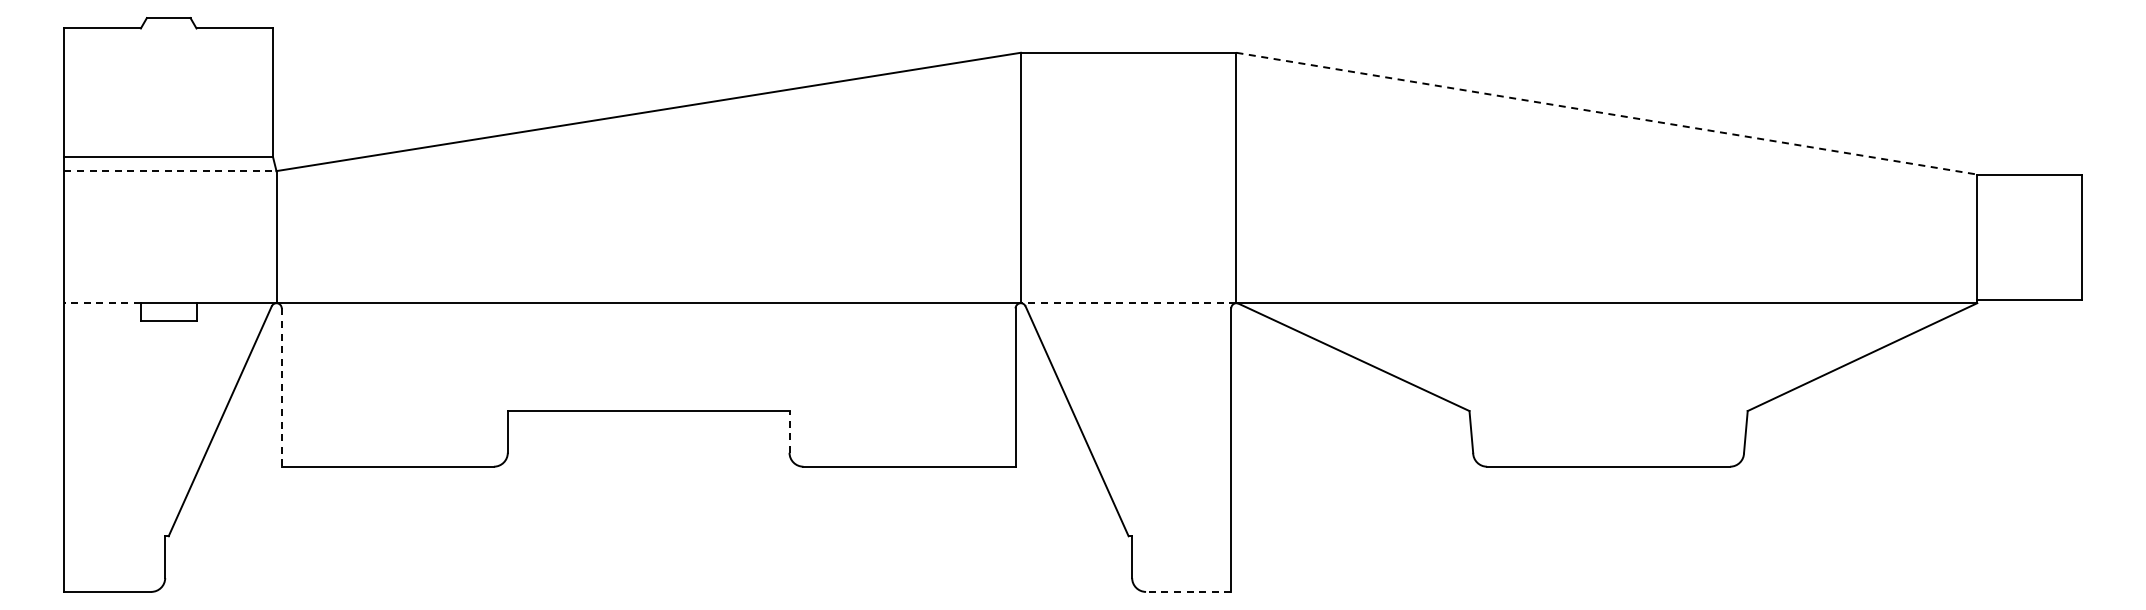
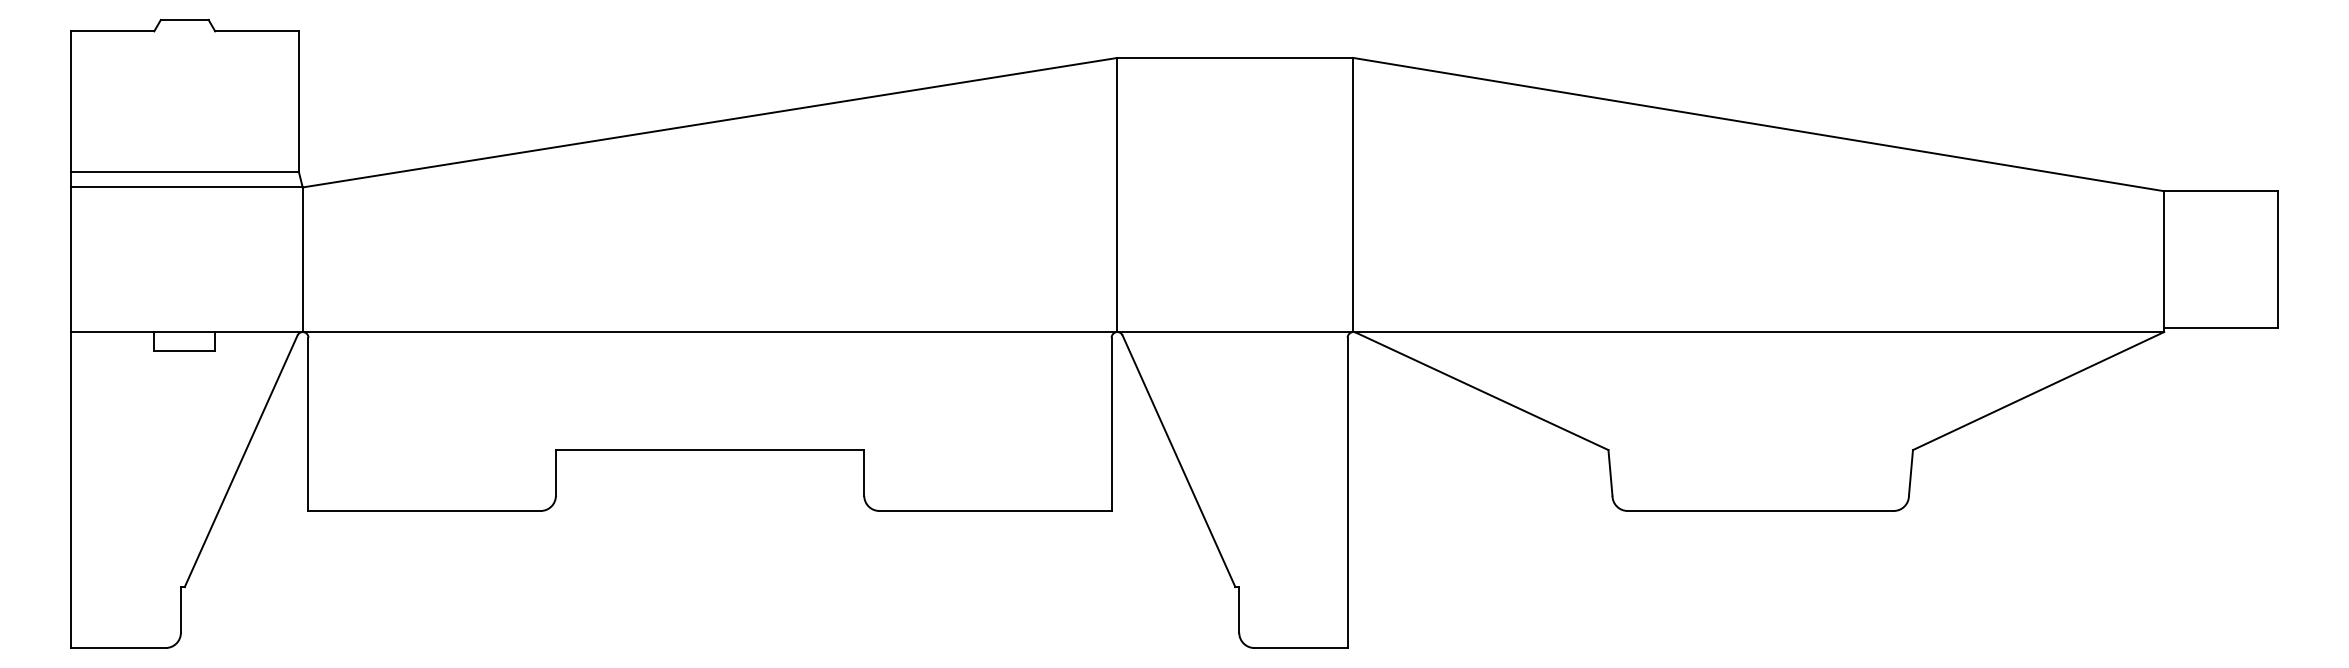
line: (1607, 113) -> (1759, 124), dashed -> solid
line: (170, 171) -> (186, 187), dashed -> solid
line: (102, 303) -> (112, 332), dashed -> solid
line: (1128, 303) -> (1235, 332), dashed -> solid
line: (281, 388) -> (308, 425), dashed -> solid
line: (789, 431) -> (864, 472), dashed -> solid
line: (1188, 591) -> (1300, 647), dashed -> solid

